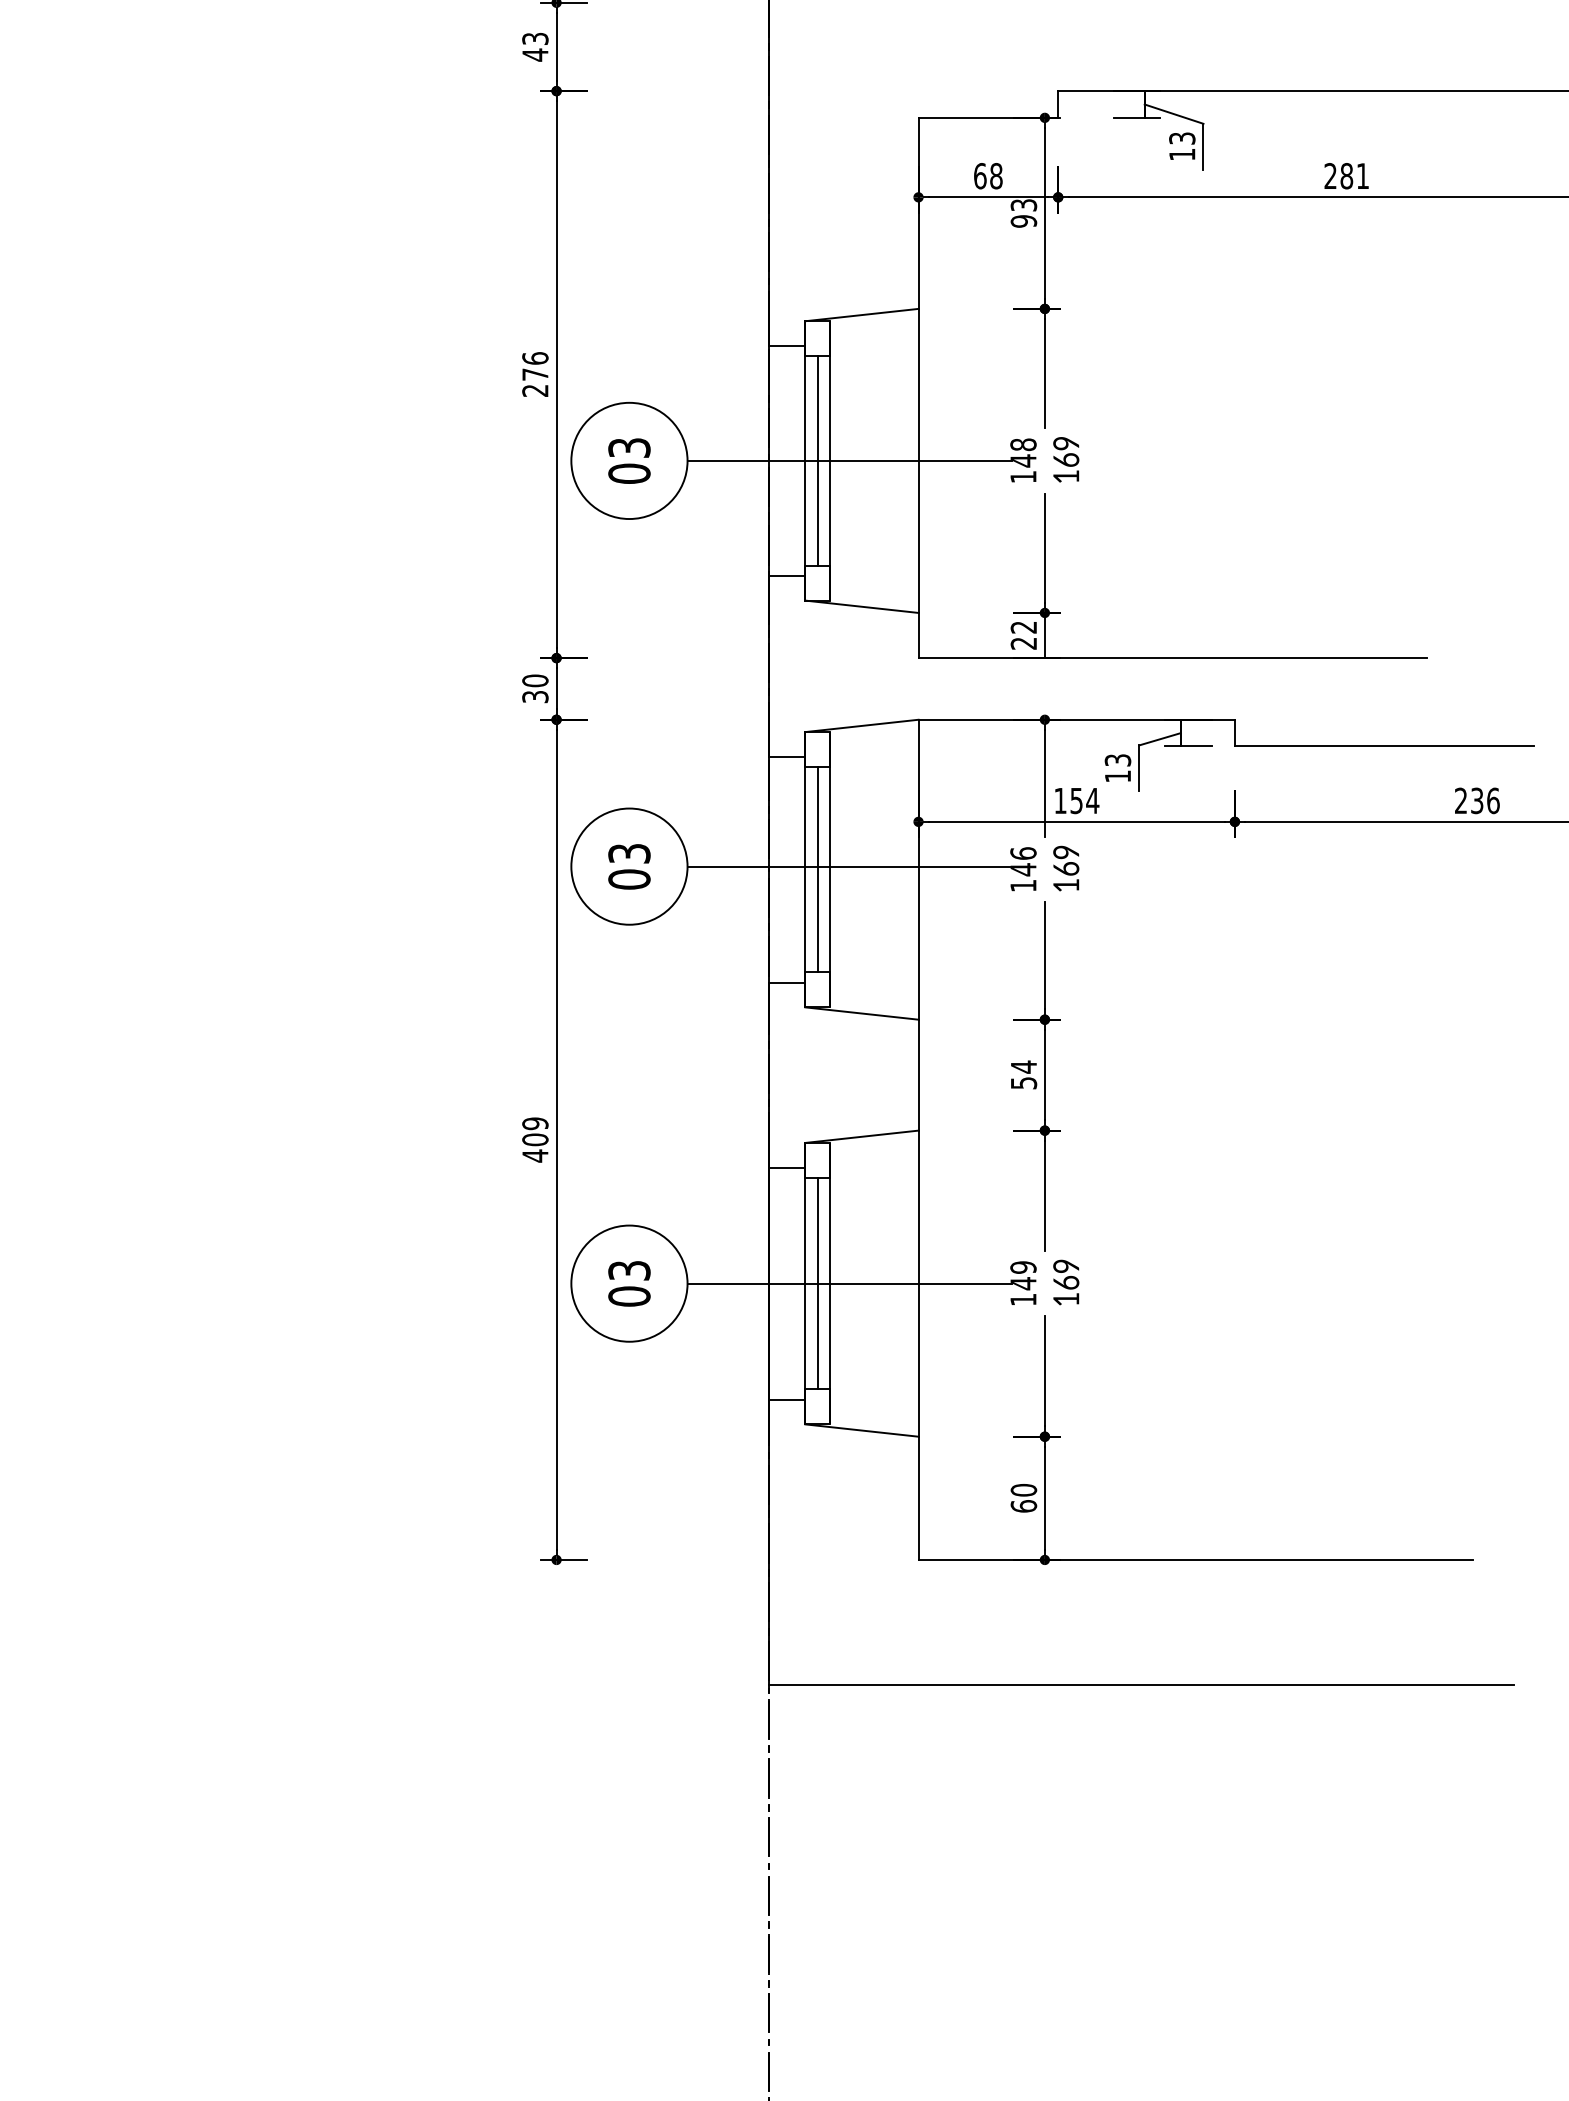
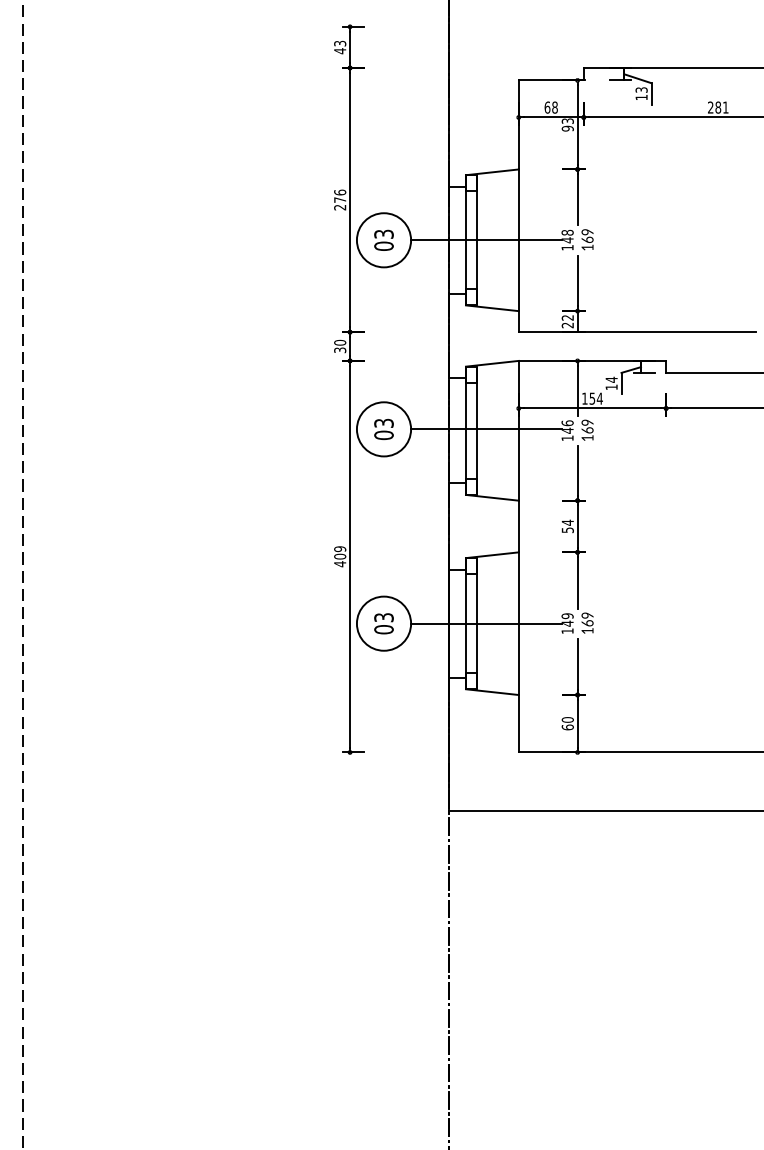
line: (817, 461) -> (471, 240), removed
text: (1117, 759) -> (611, 379), 13 -> 14
line: (817, 869) -> (471, 430), removed
line: (817, 1283) -> (471, 623), removed

